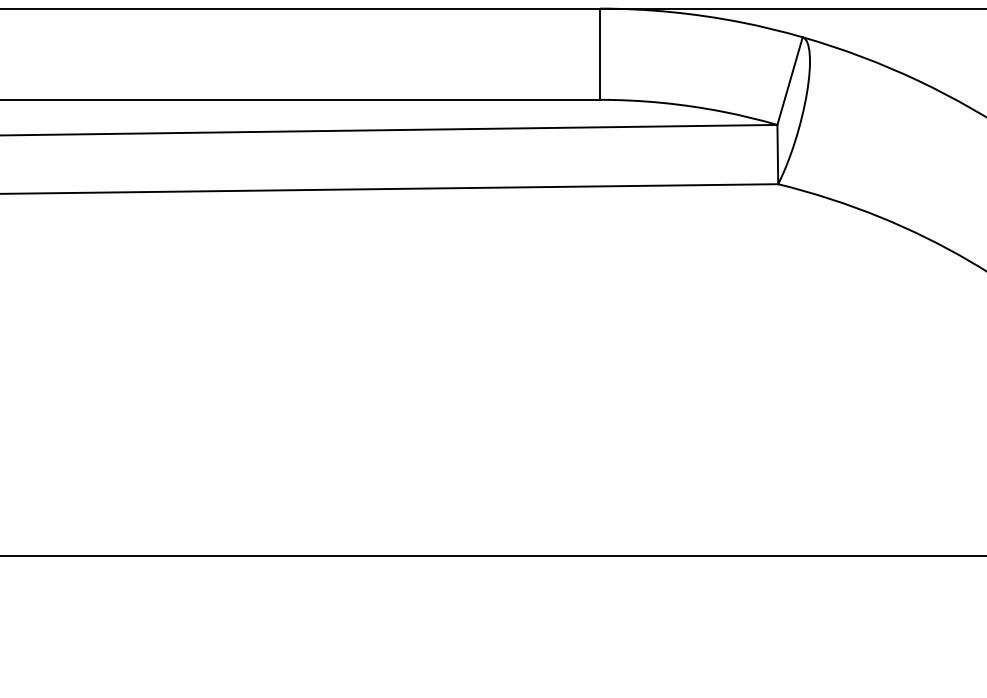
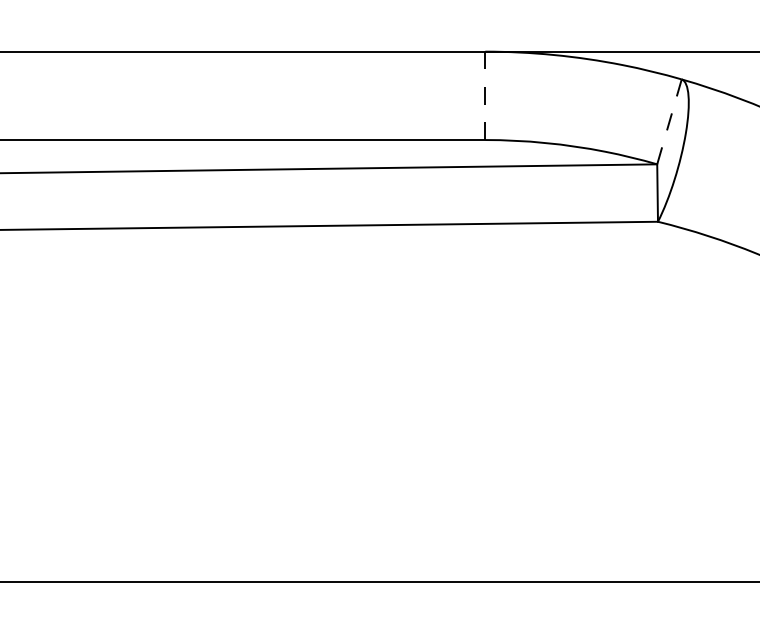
line: (599, 54) -> (484, 96), solid -> dashed
line: (790, 81) -> (669, 122), solid -> dashed

